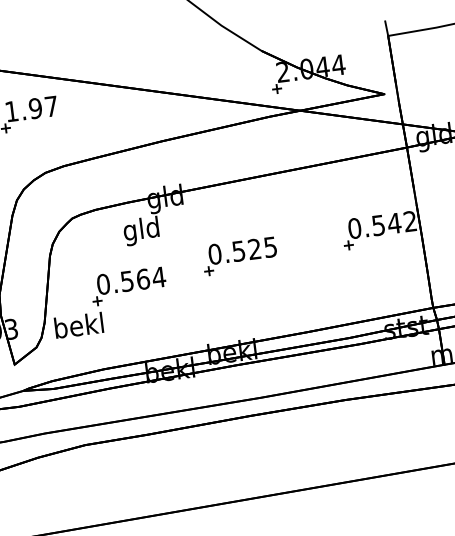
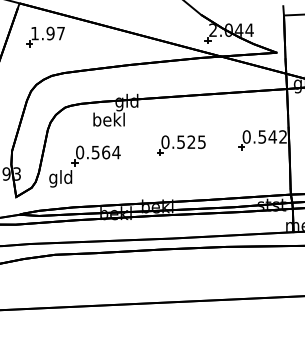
text: (140, 231) -> (108, 121), gld -> bekl
part: (240, 256) -> (181, 145), moved
text: (78, 327) -> (60, 178), bekl -> gld

